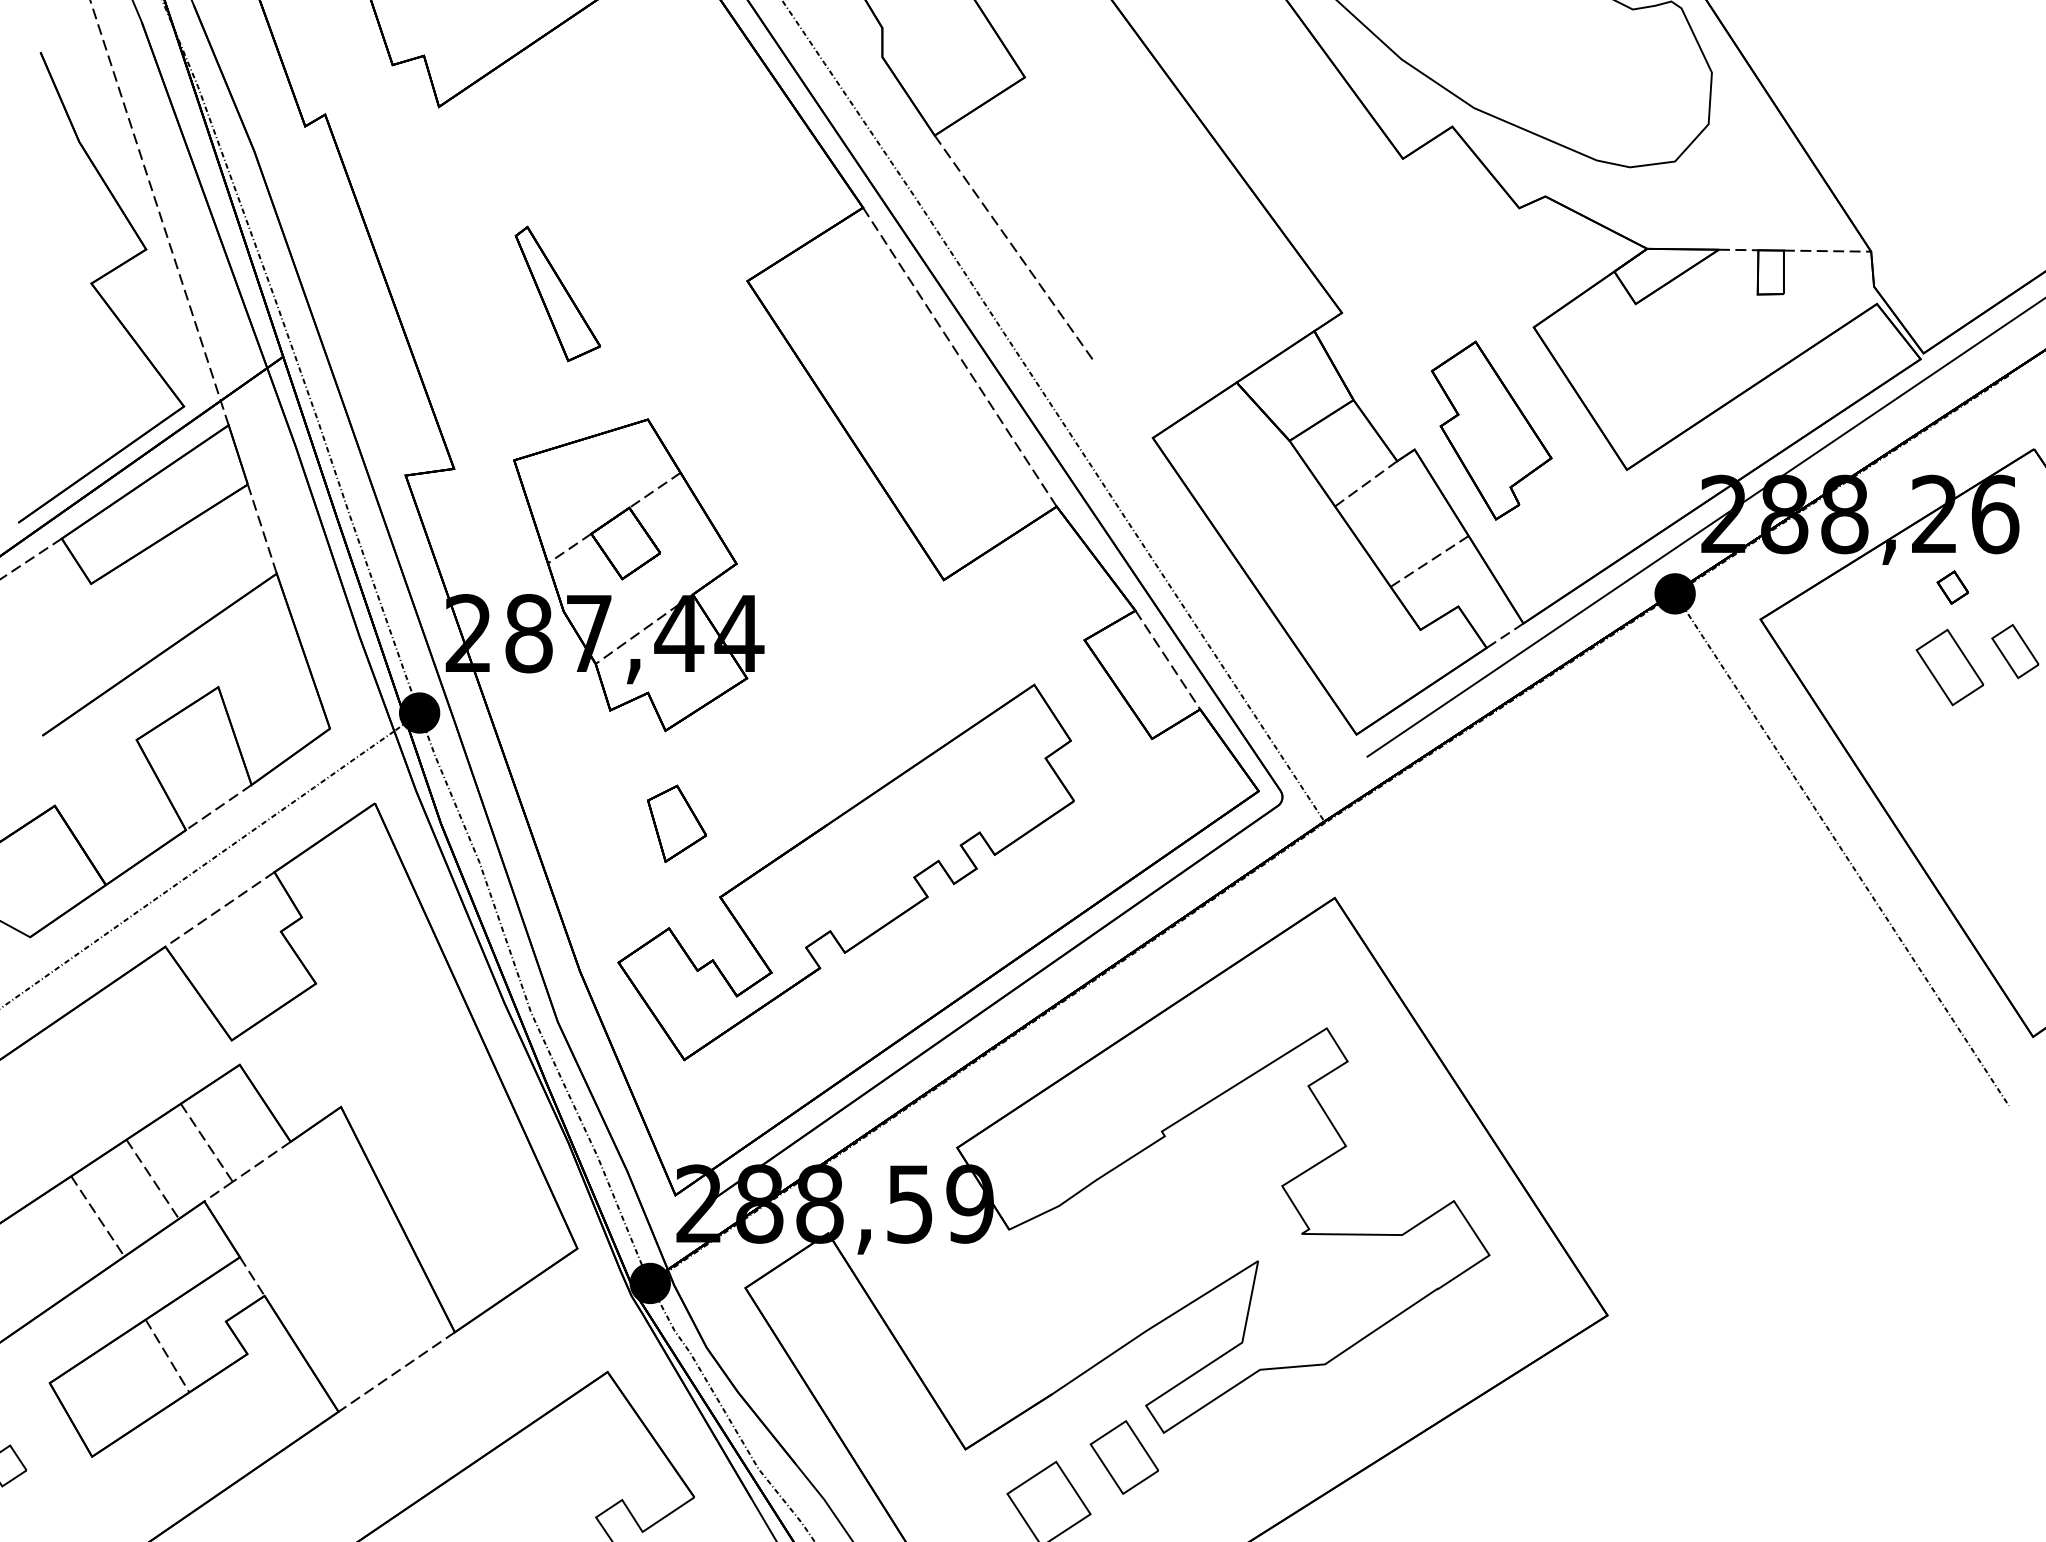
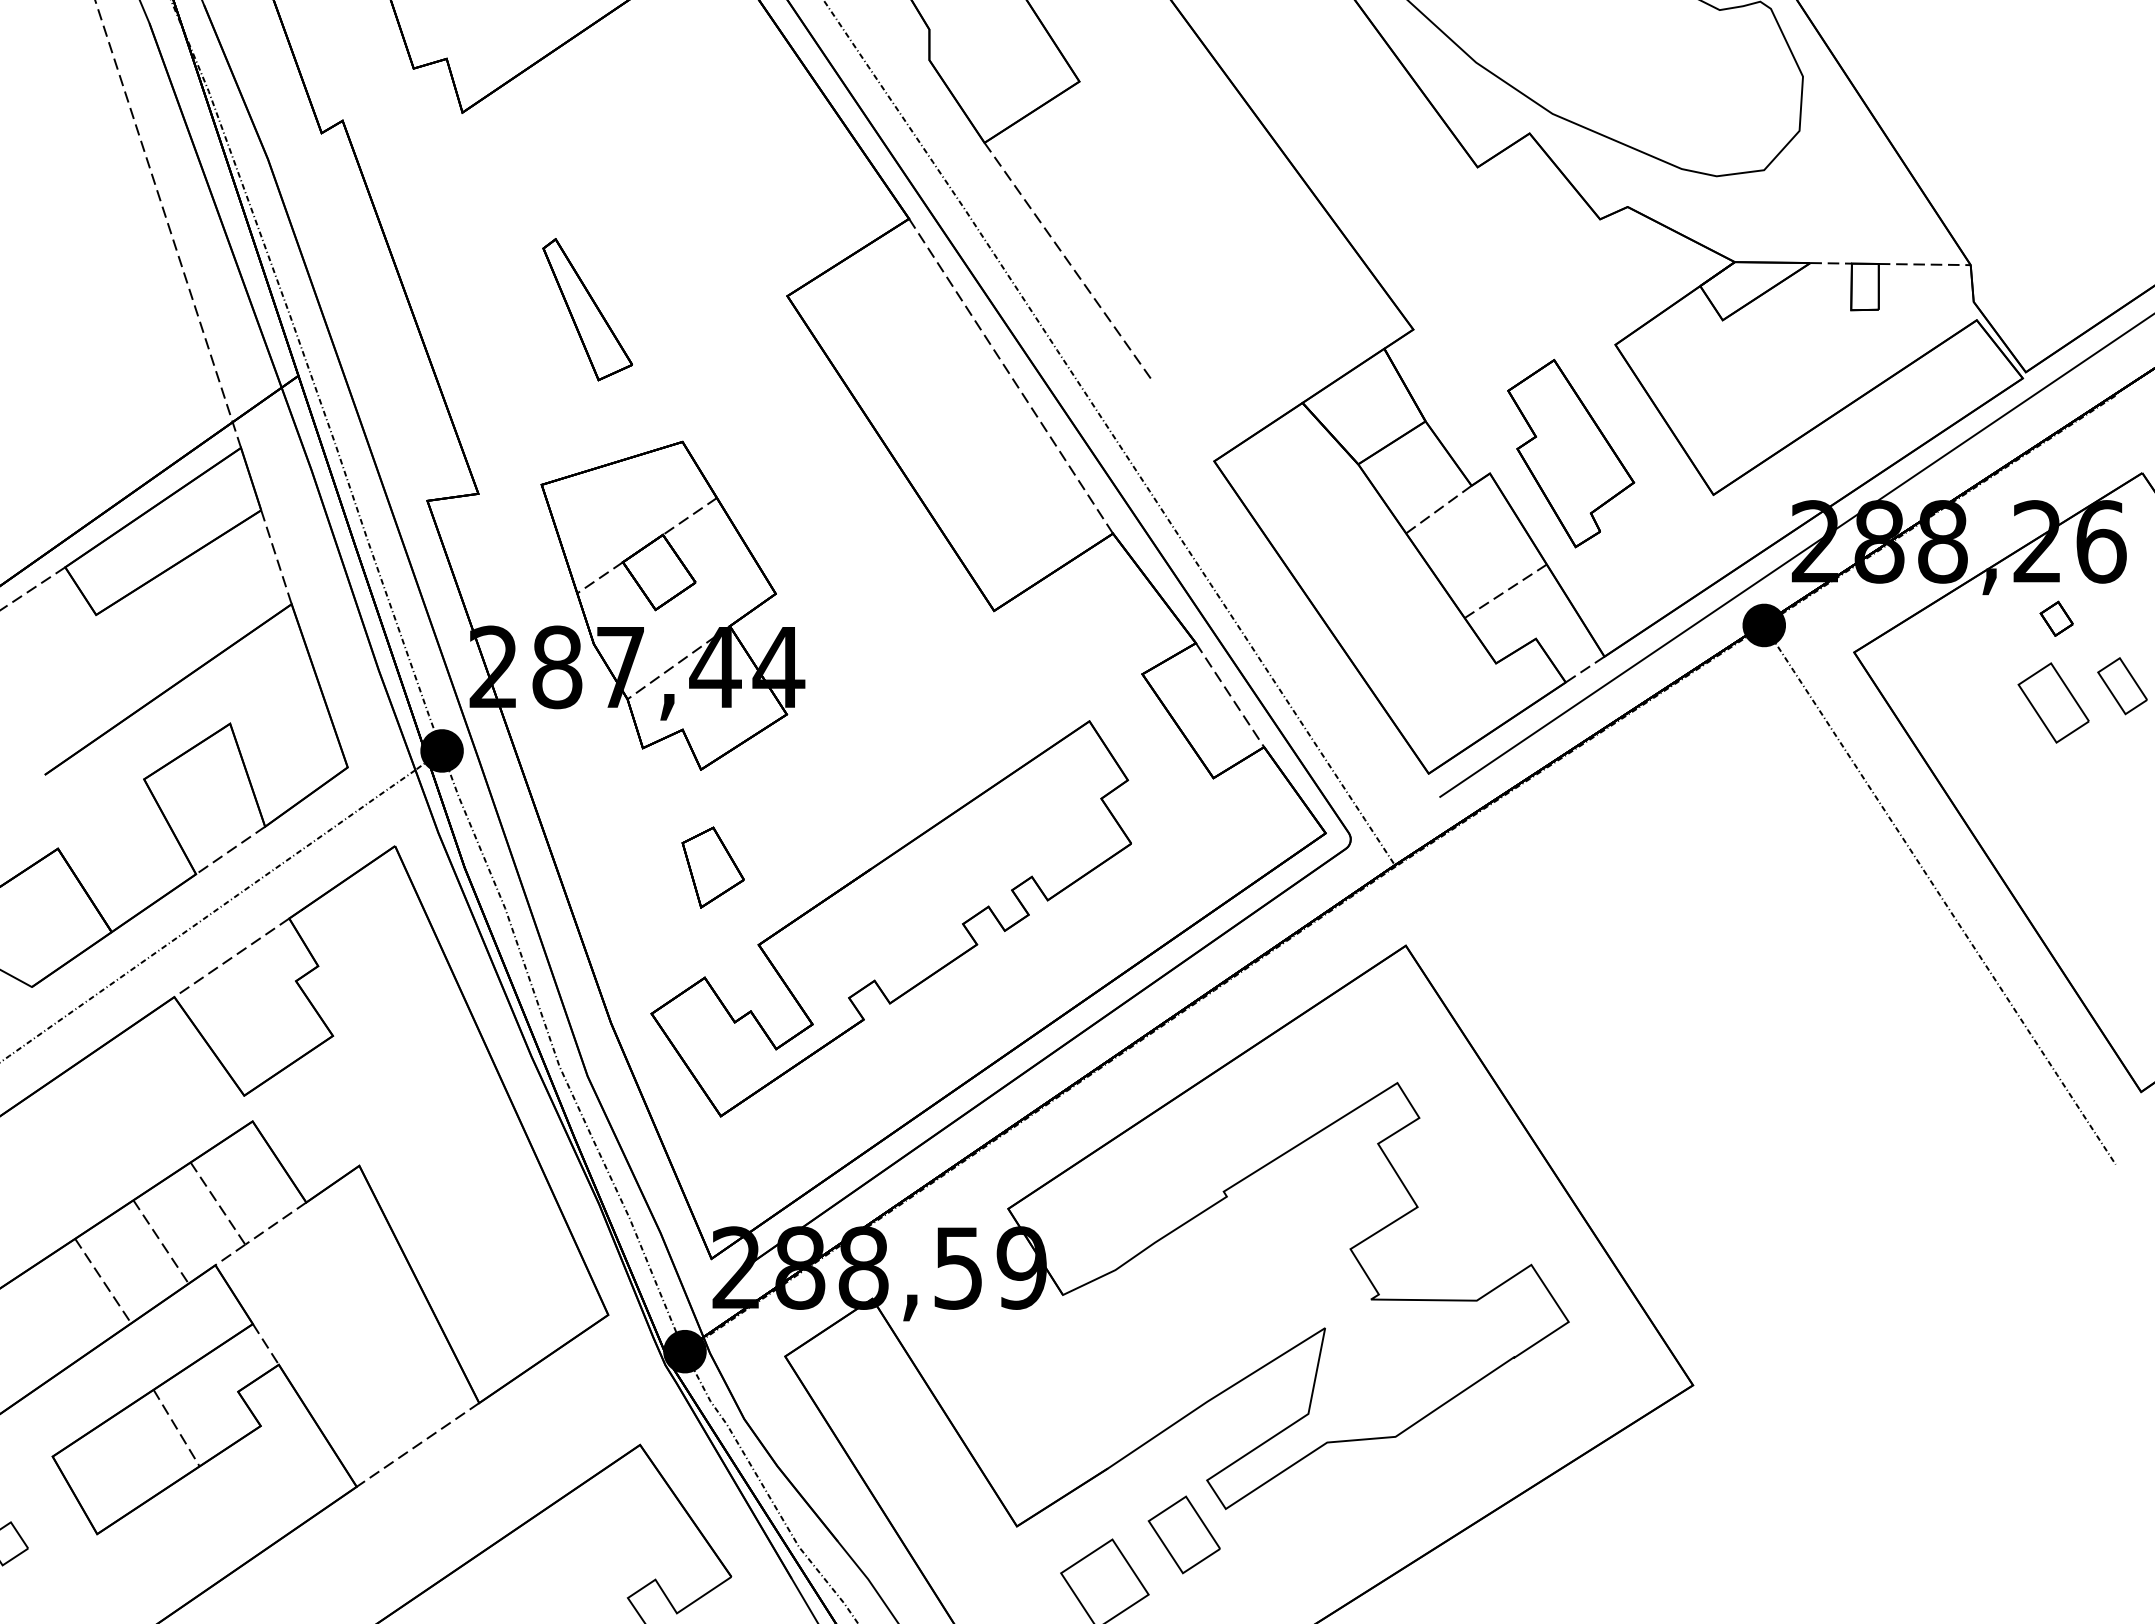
part: (101, 287) -> (107, 302), removed

